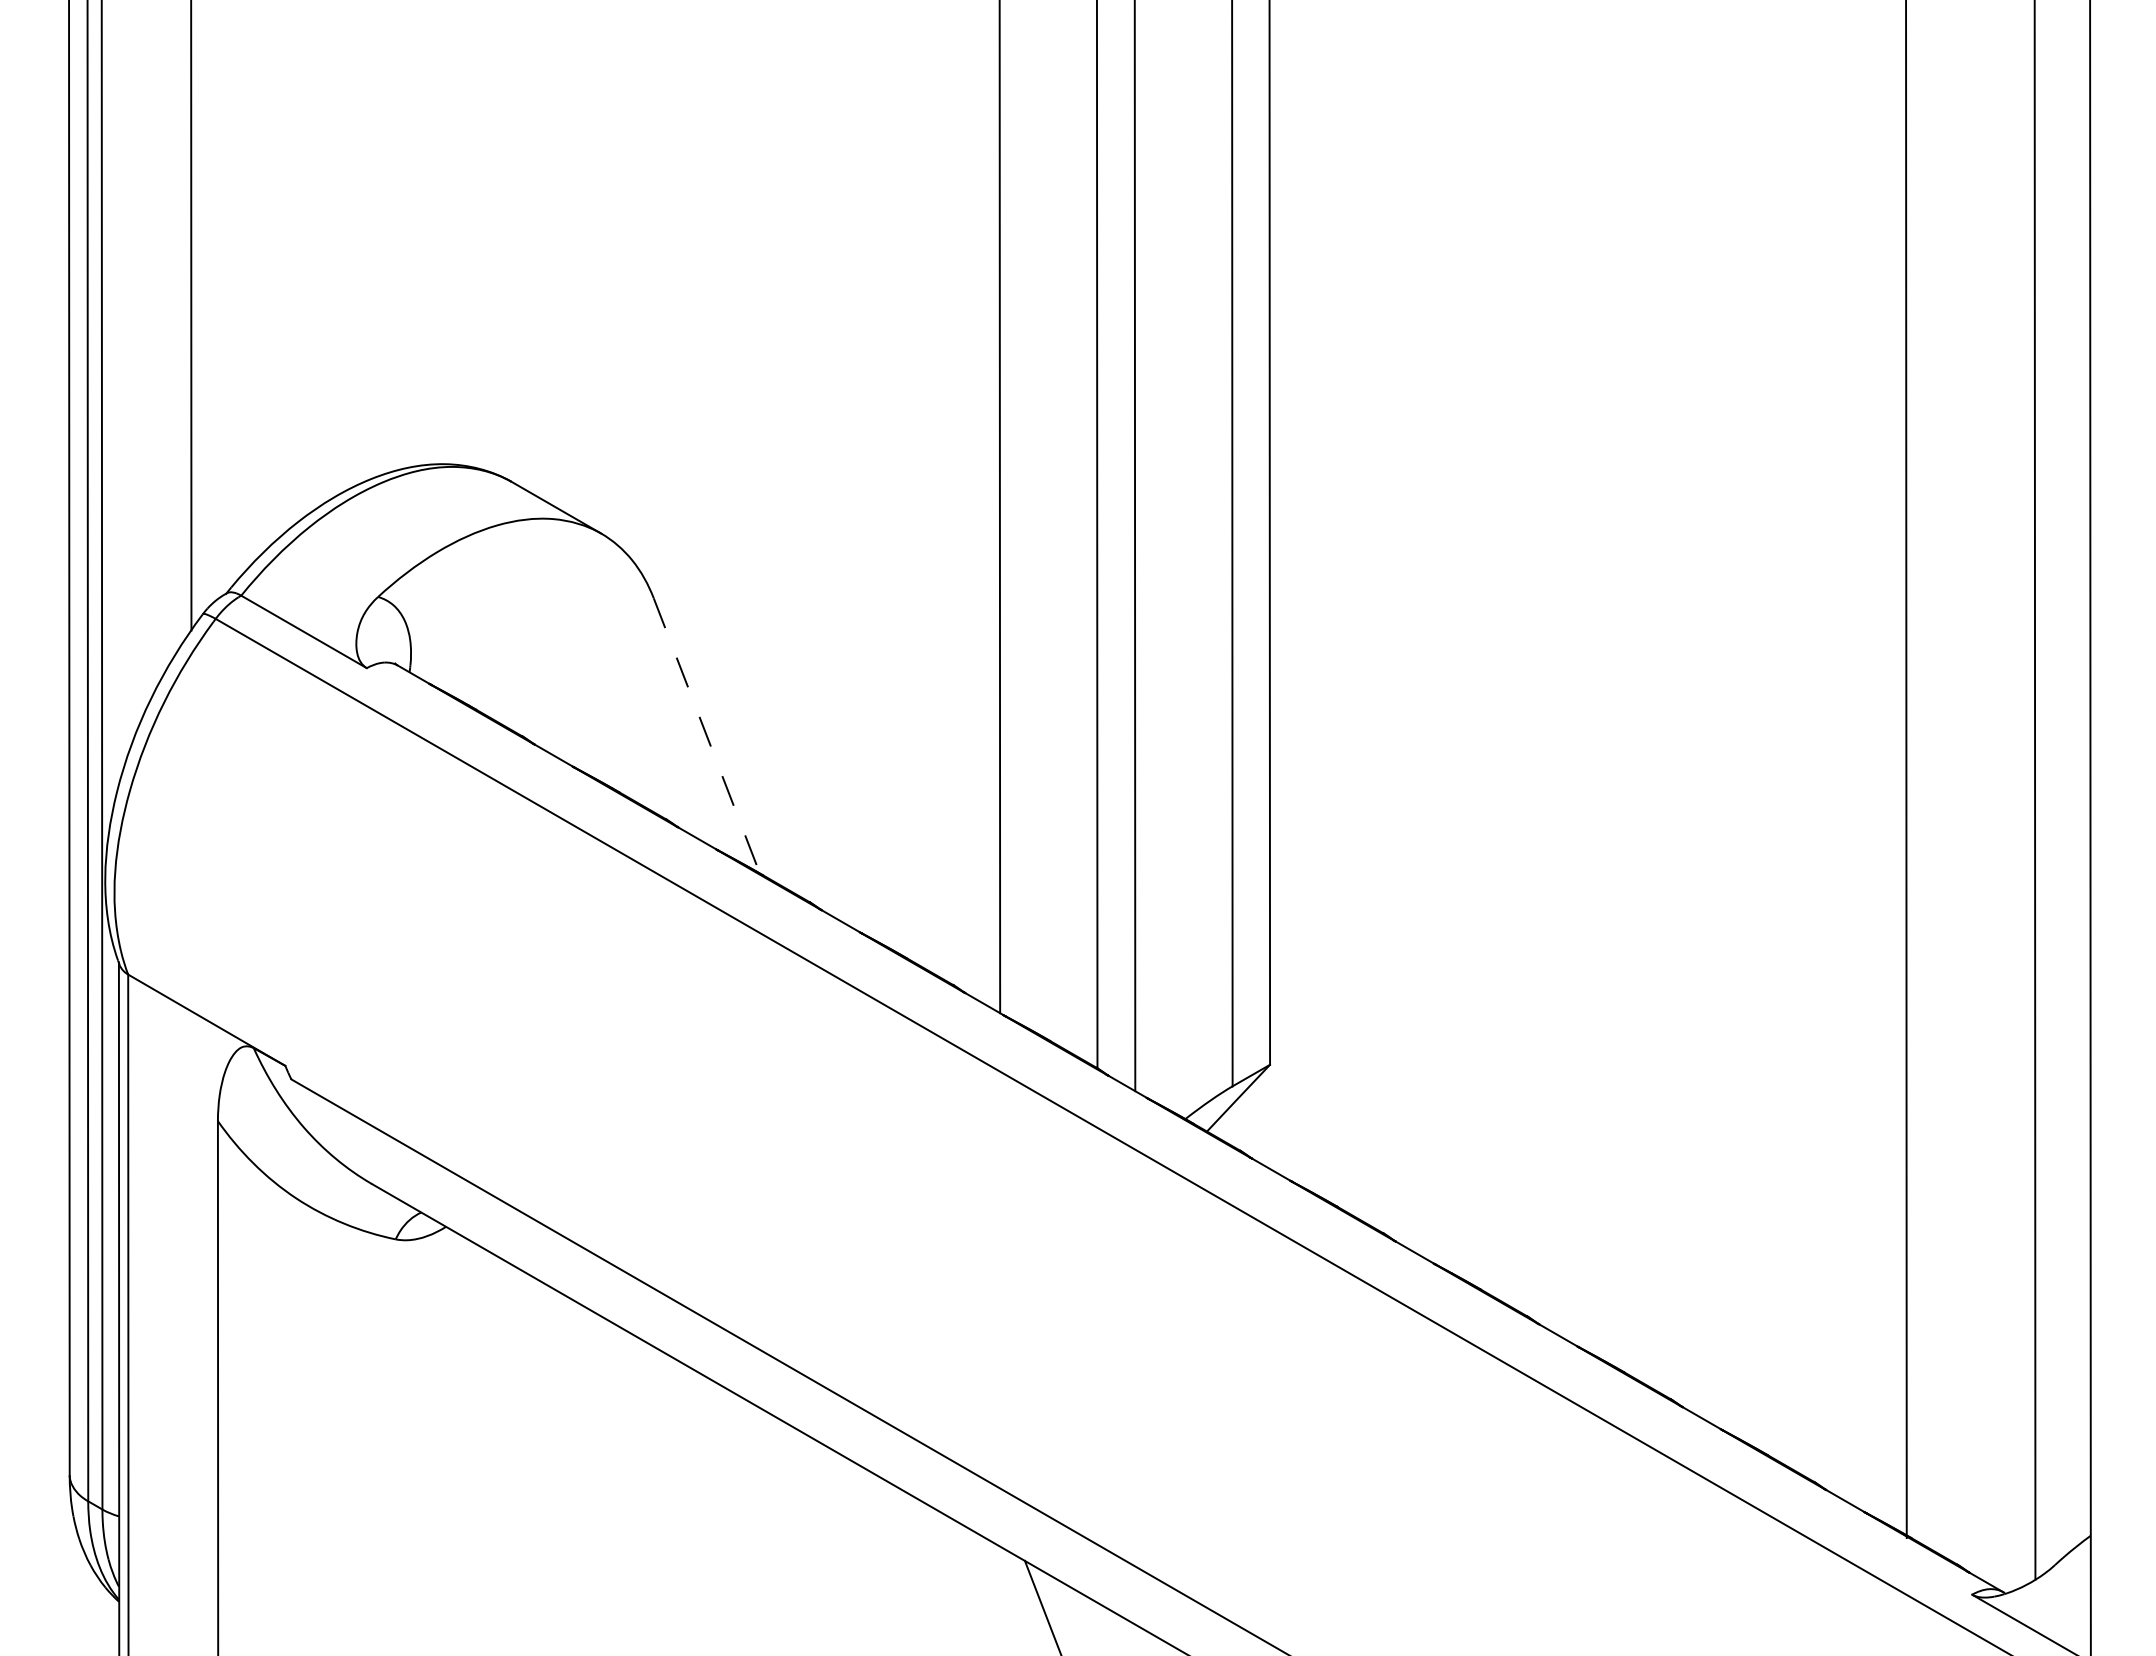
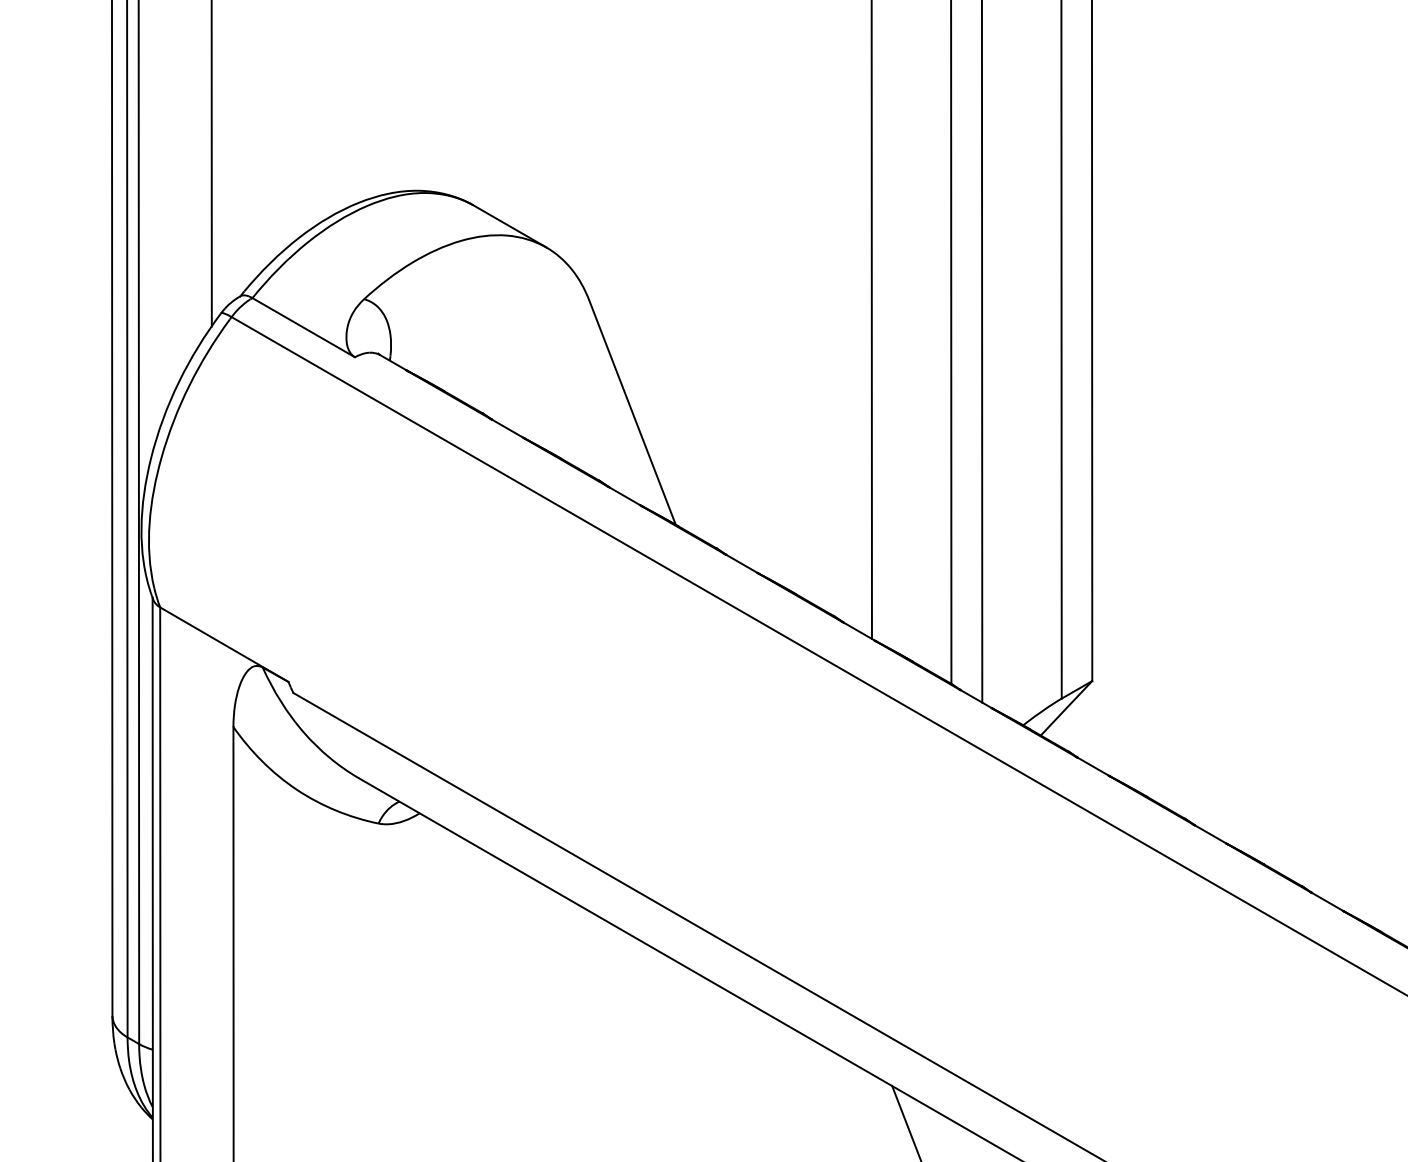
line: (707, 736) -> (633, 413), dashed -> solid

